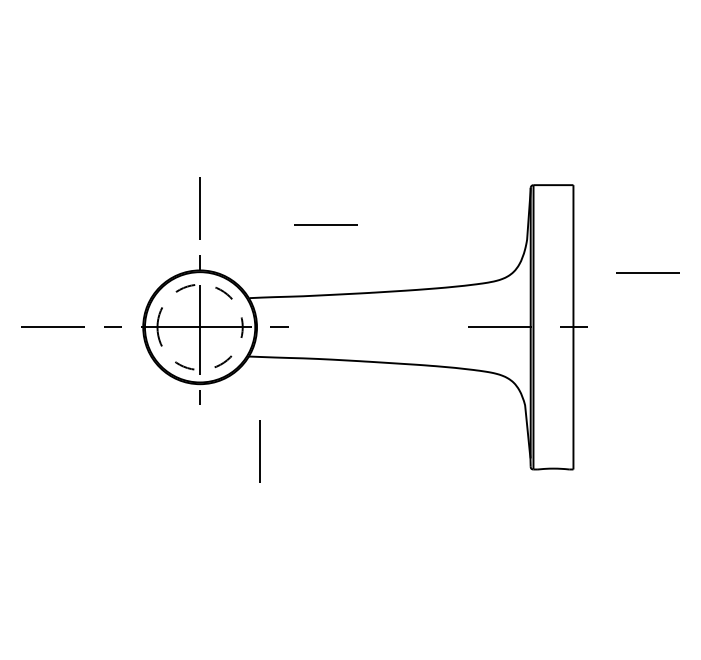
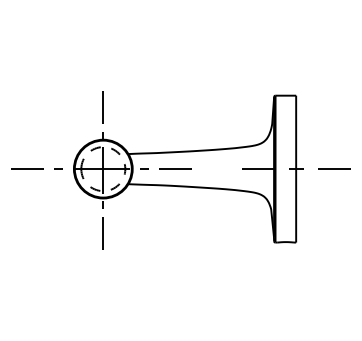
line: (326, 223) -> (175, 168), moved
line: (647, 271) -> (334, 168), moved
line: (258, 451) -> (102, 233), moved

